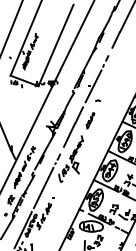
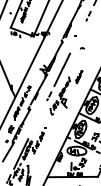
line: (93, 86) -> (78, 36), removed
part: (90, 120) -> (79, 76), moved
line: (43, 187) -> (37, 119), removed

